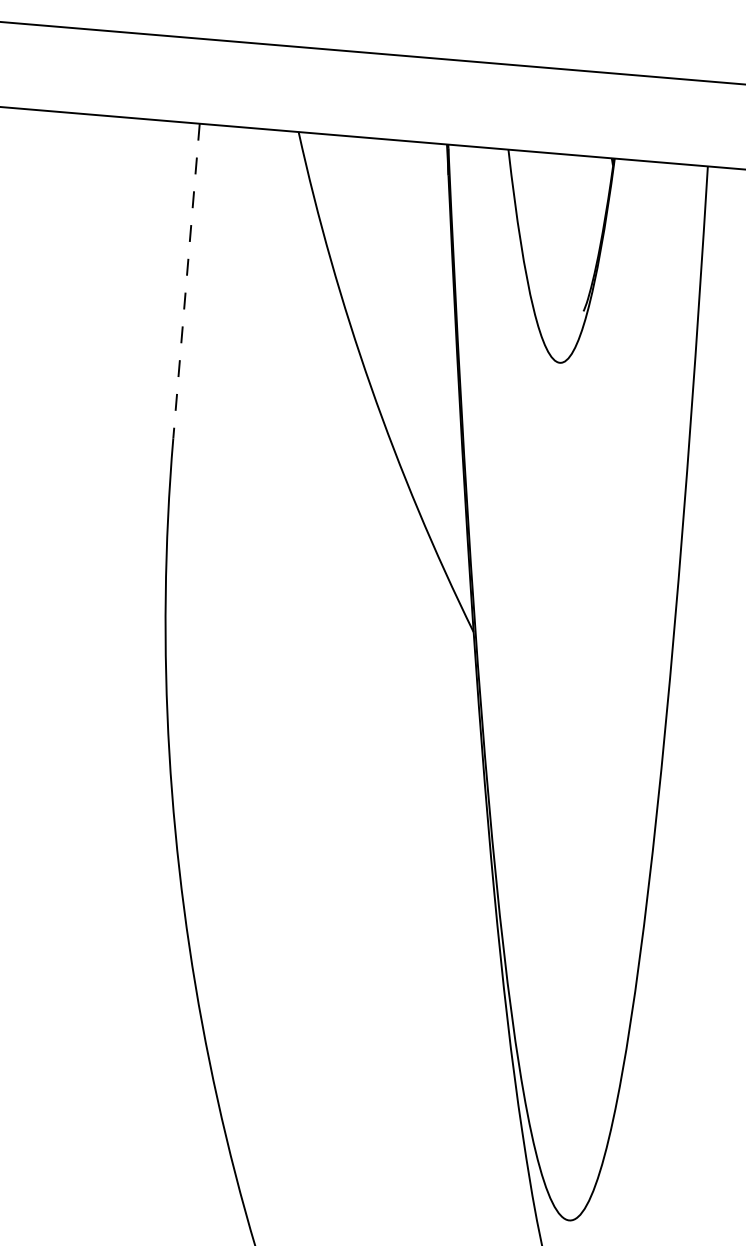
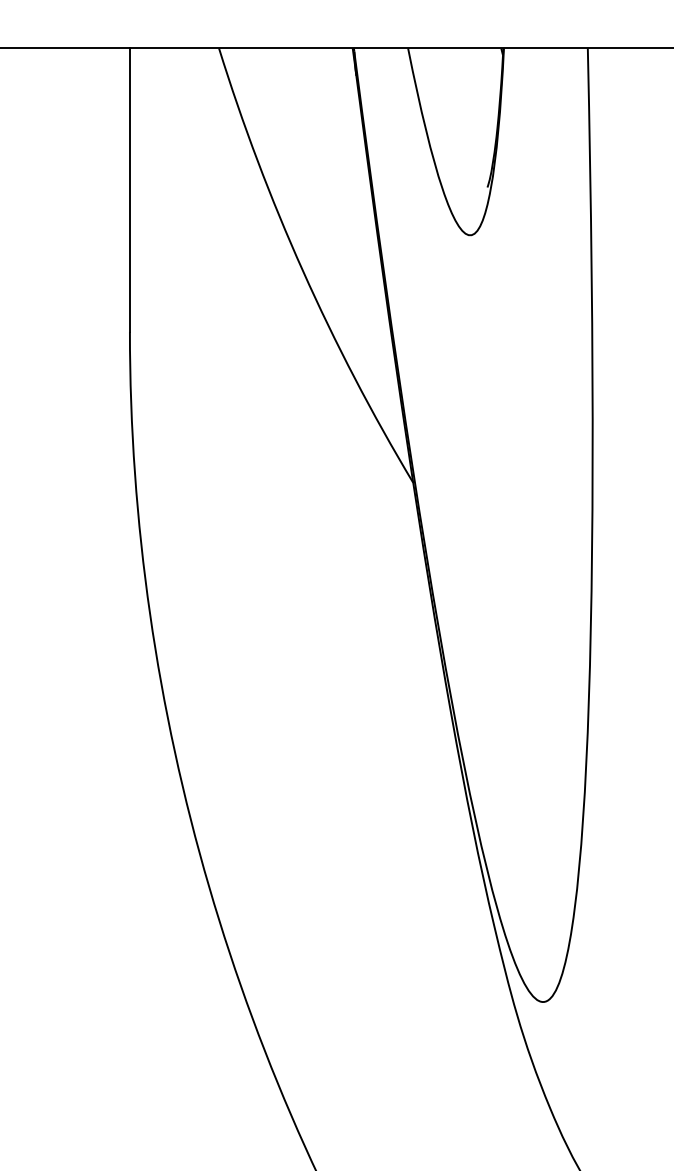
line: (186, 281) -> (129, 190), dashed -> solid

